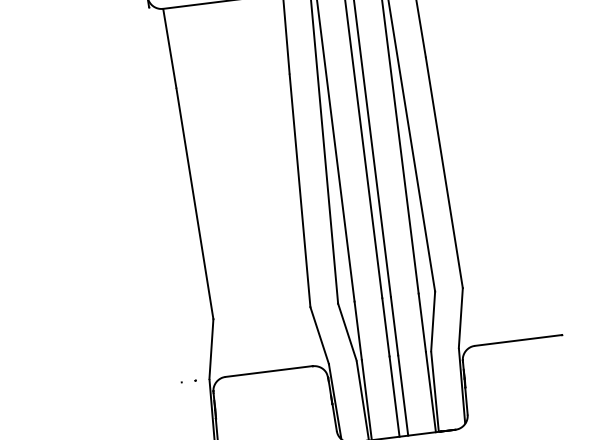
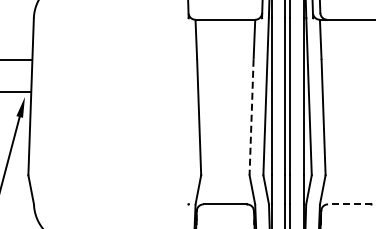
line: (299, 190) -> (251, 117), solid -> dashed
line: (518, 340) -> (349, 204), solid -> dashed

